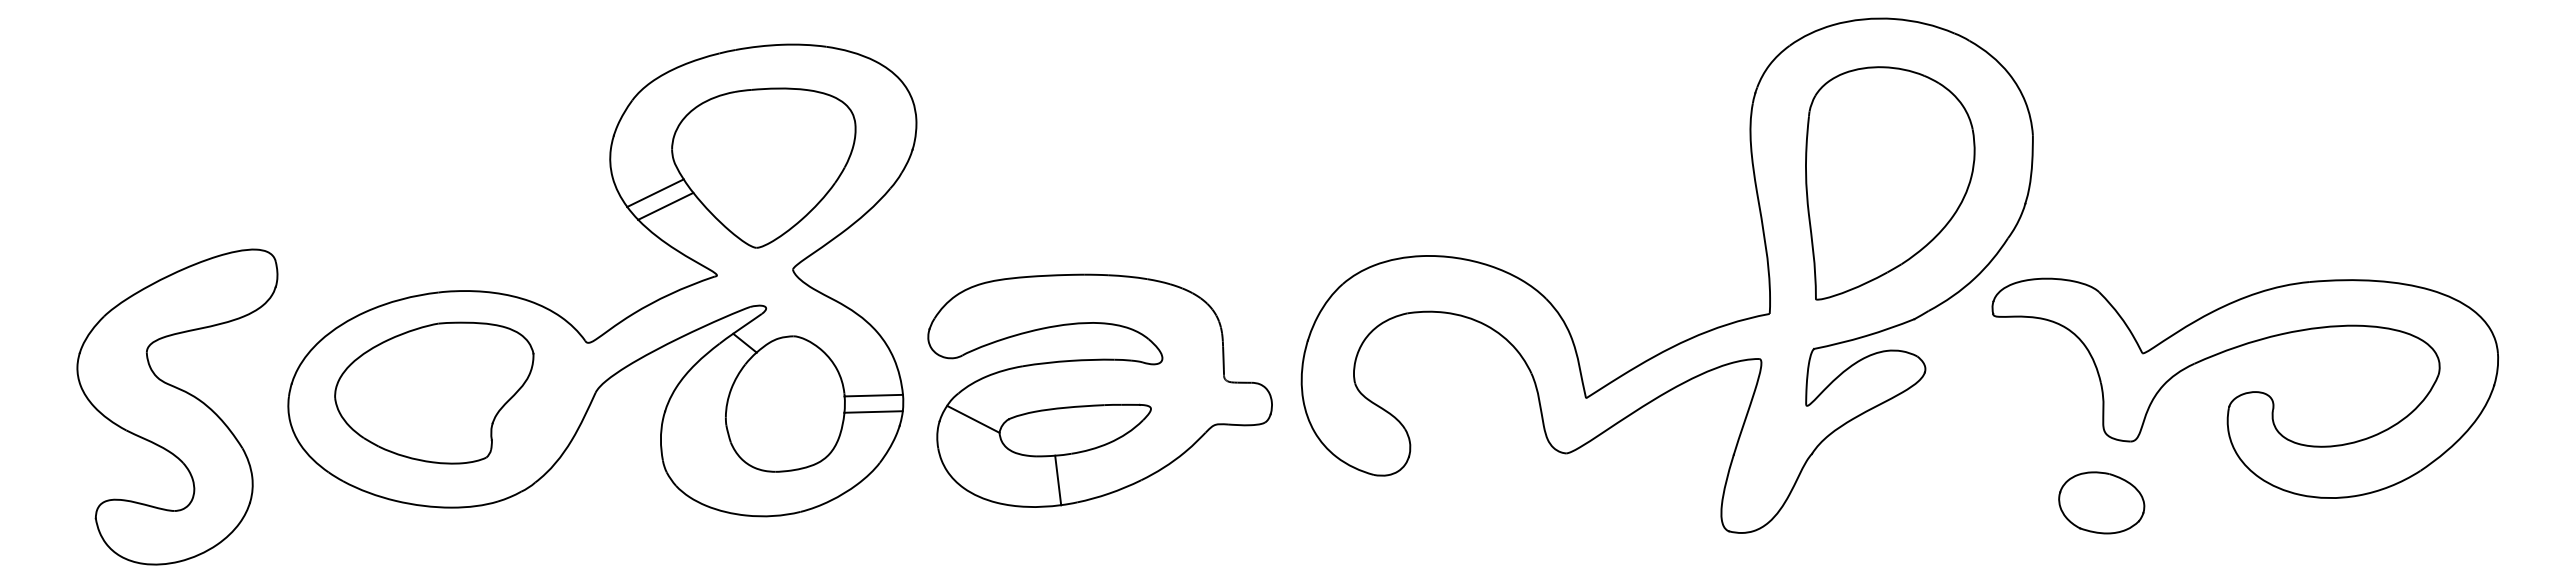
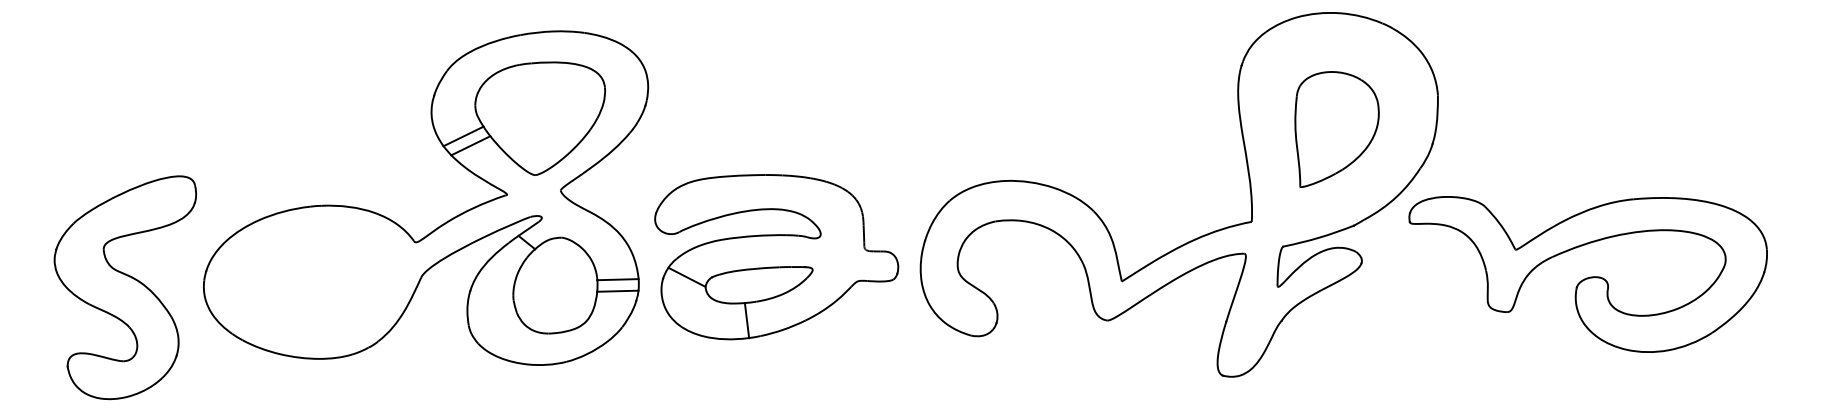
part: (1890, 183) -> (1337, 129), size x0.7
part: (1099, 390) -> (776, 256), moved
part: (434, 392) -> (307, 277), removed
part: (2101, 502) -> (1486, 355), removed

